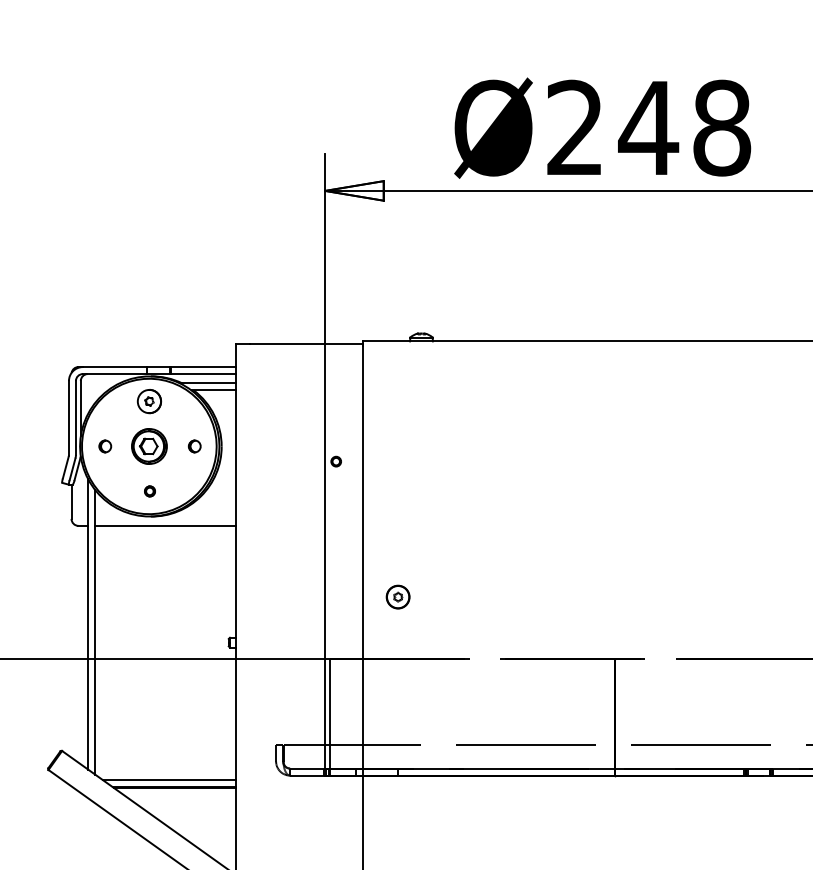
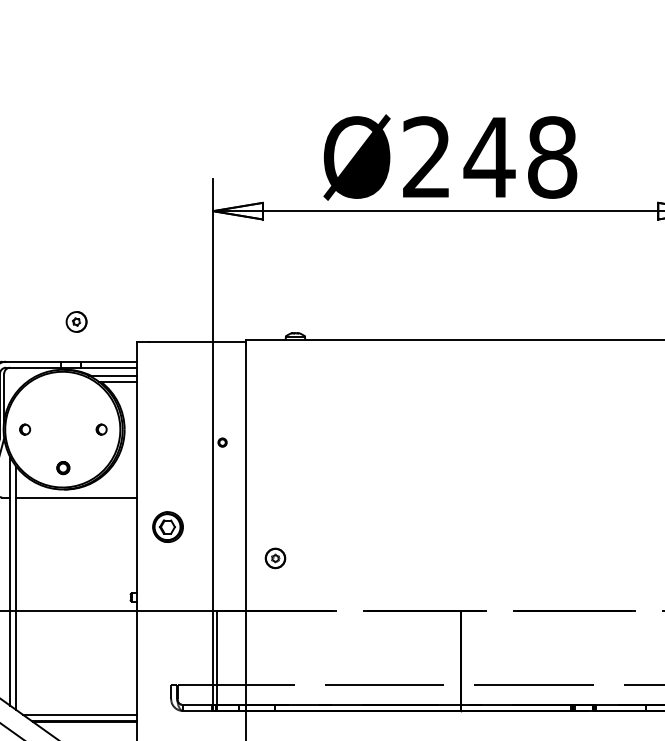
part: (149, 401) -> (76, 321), moved
part: (149, 446) -> (168, 527), moved
part: (149, 491) -> (62, 468), size x1.4

